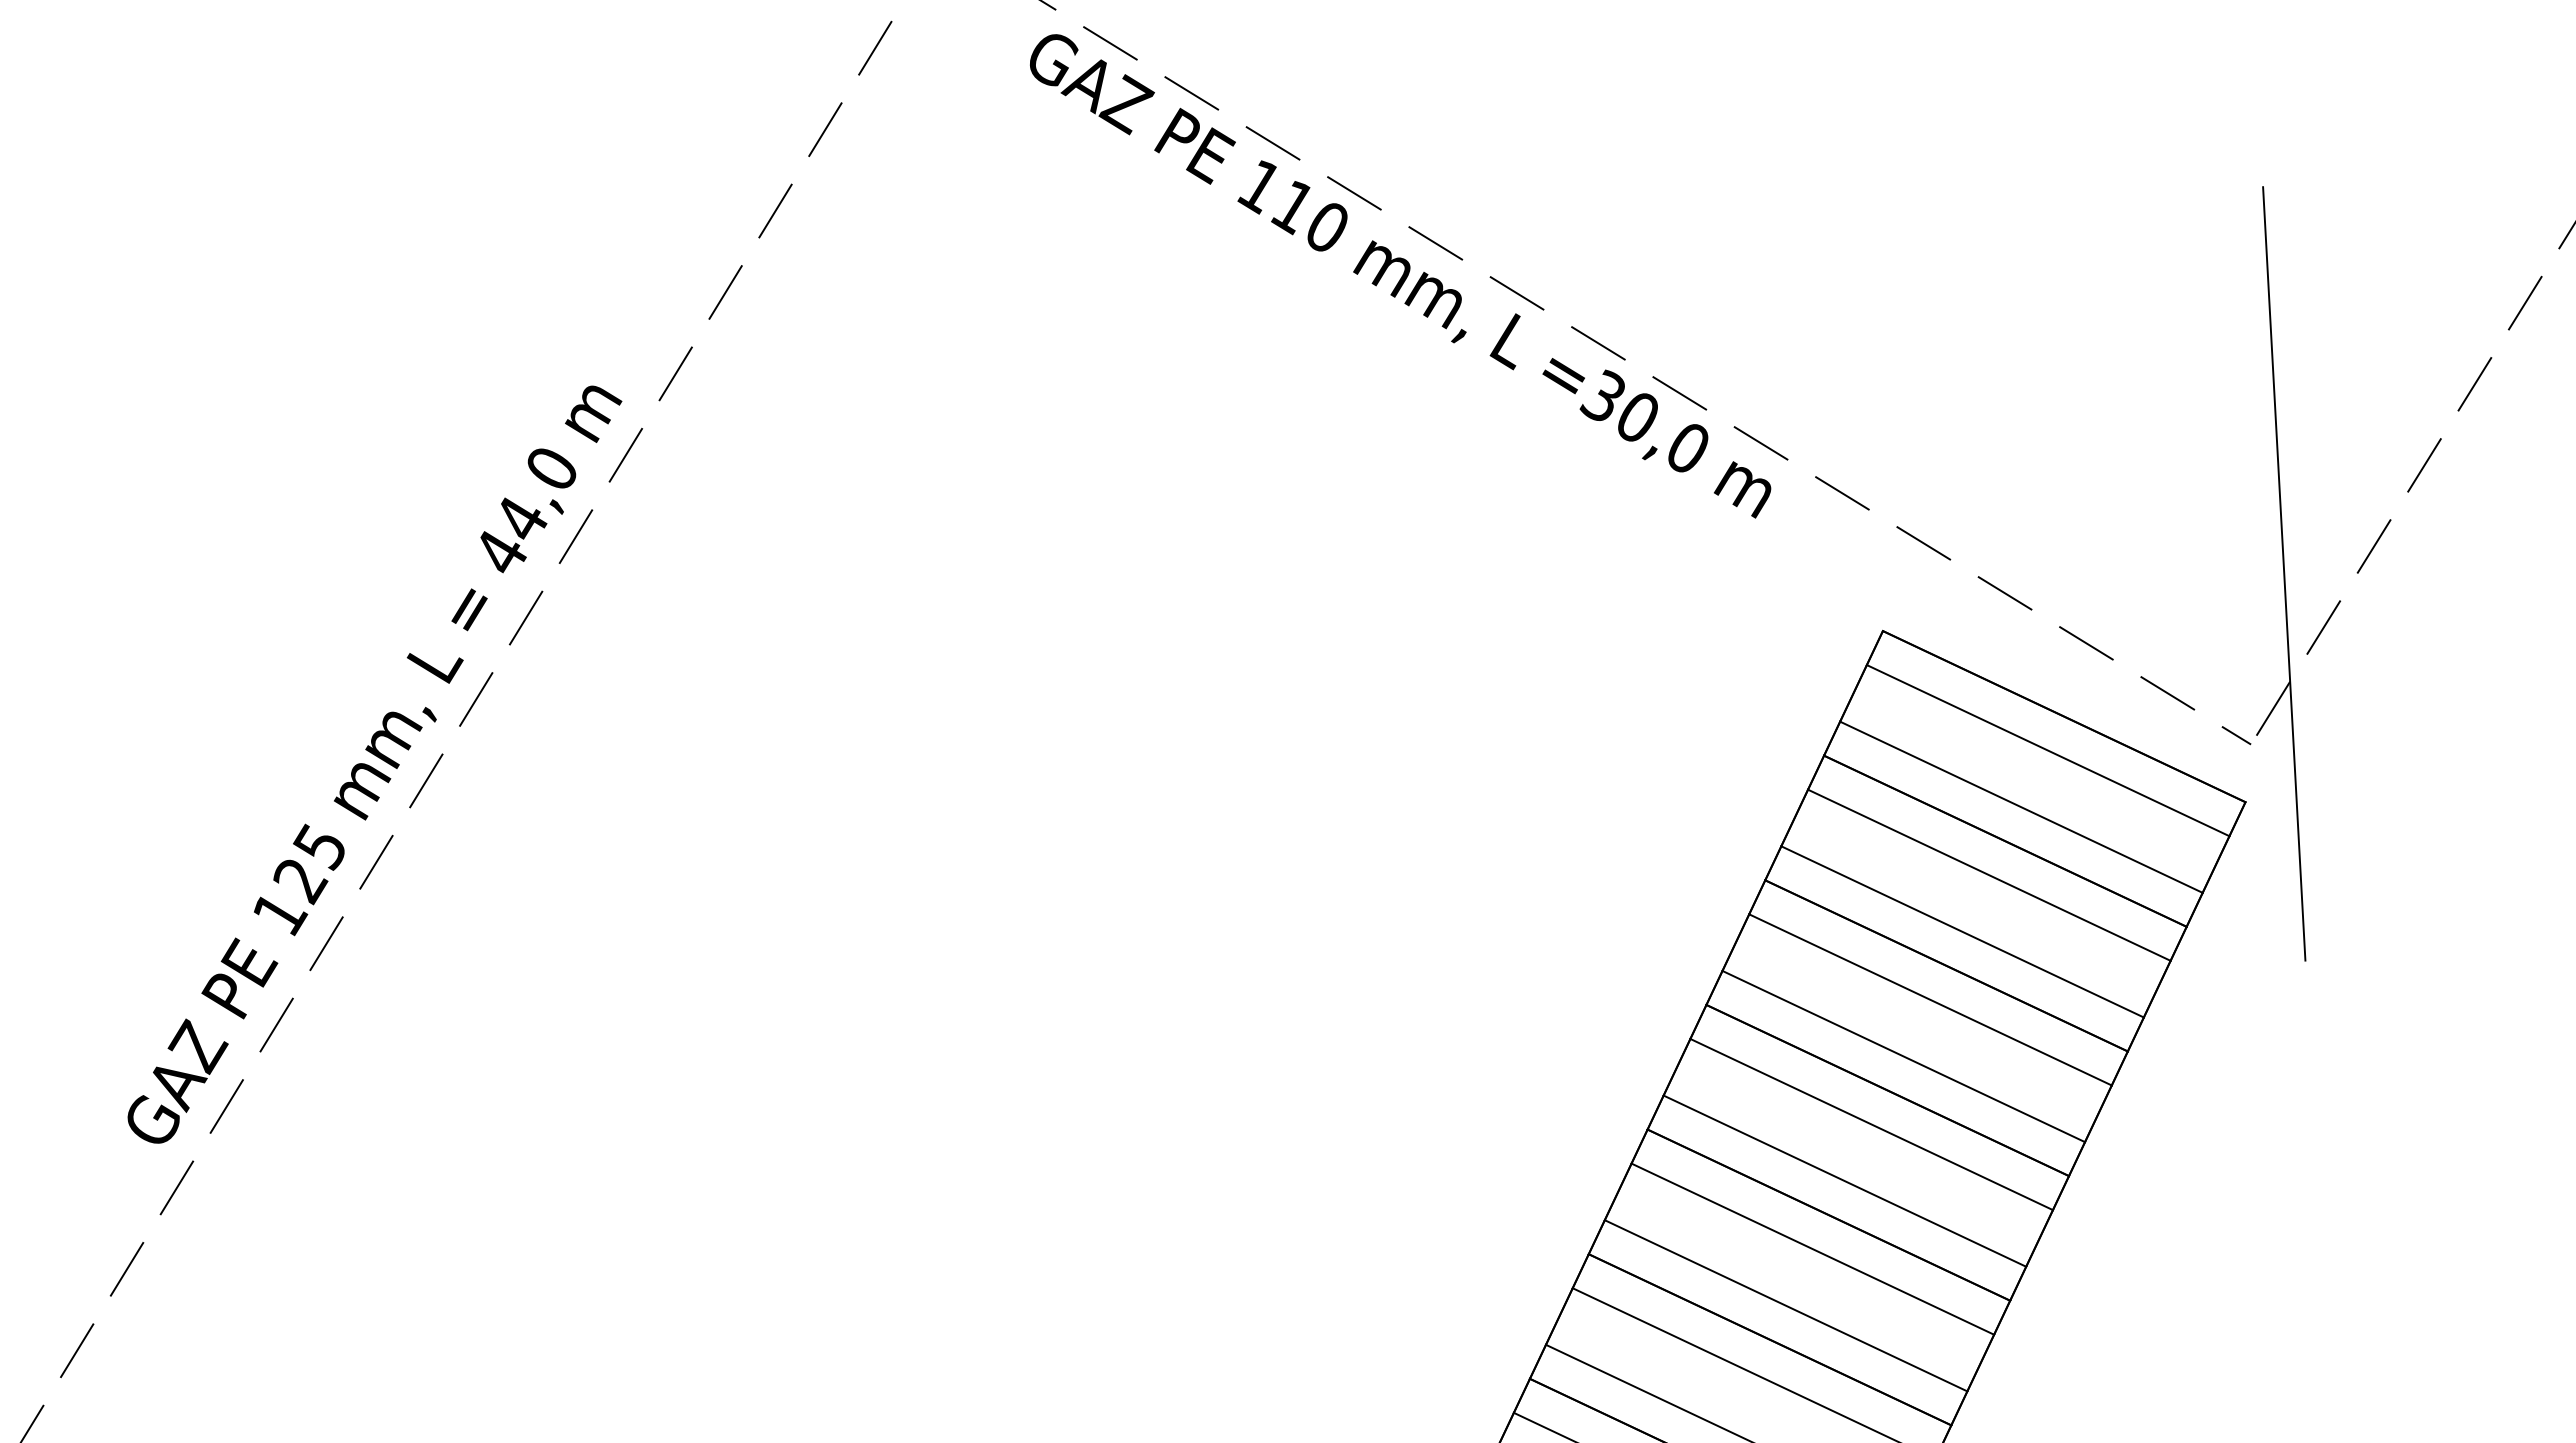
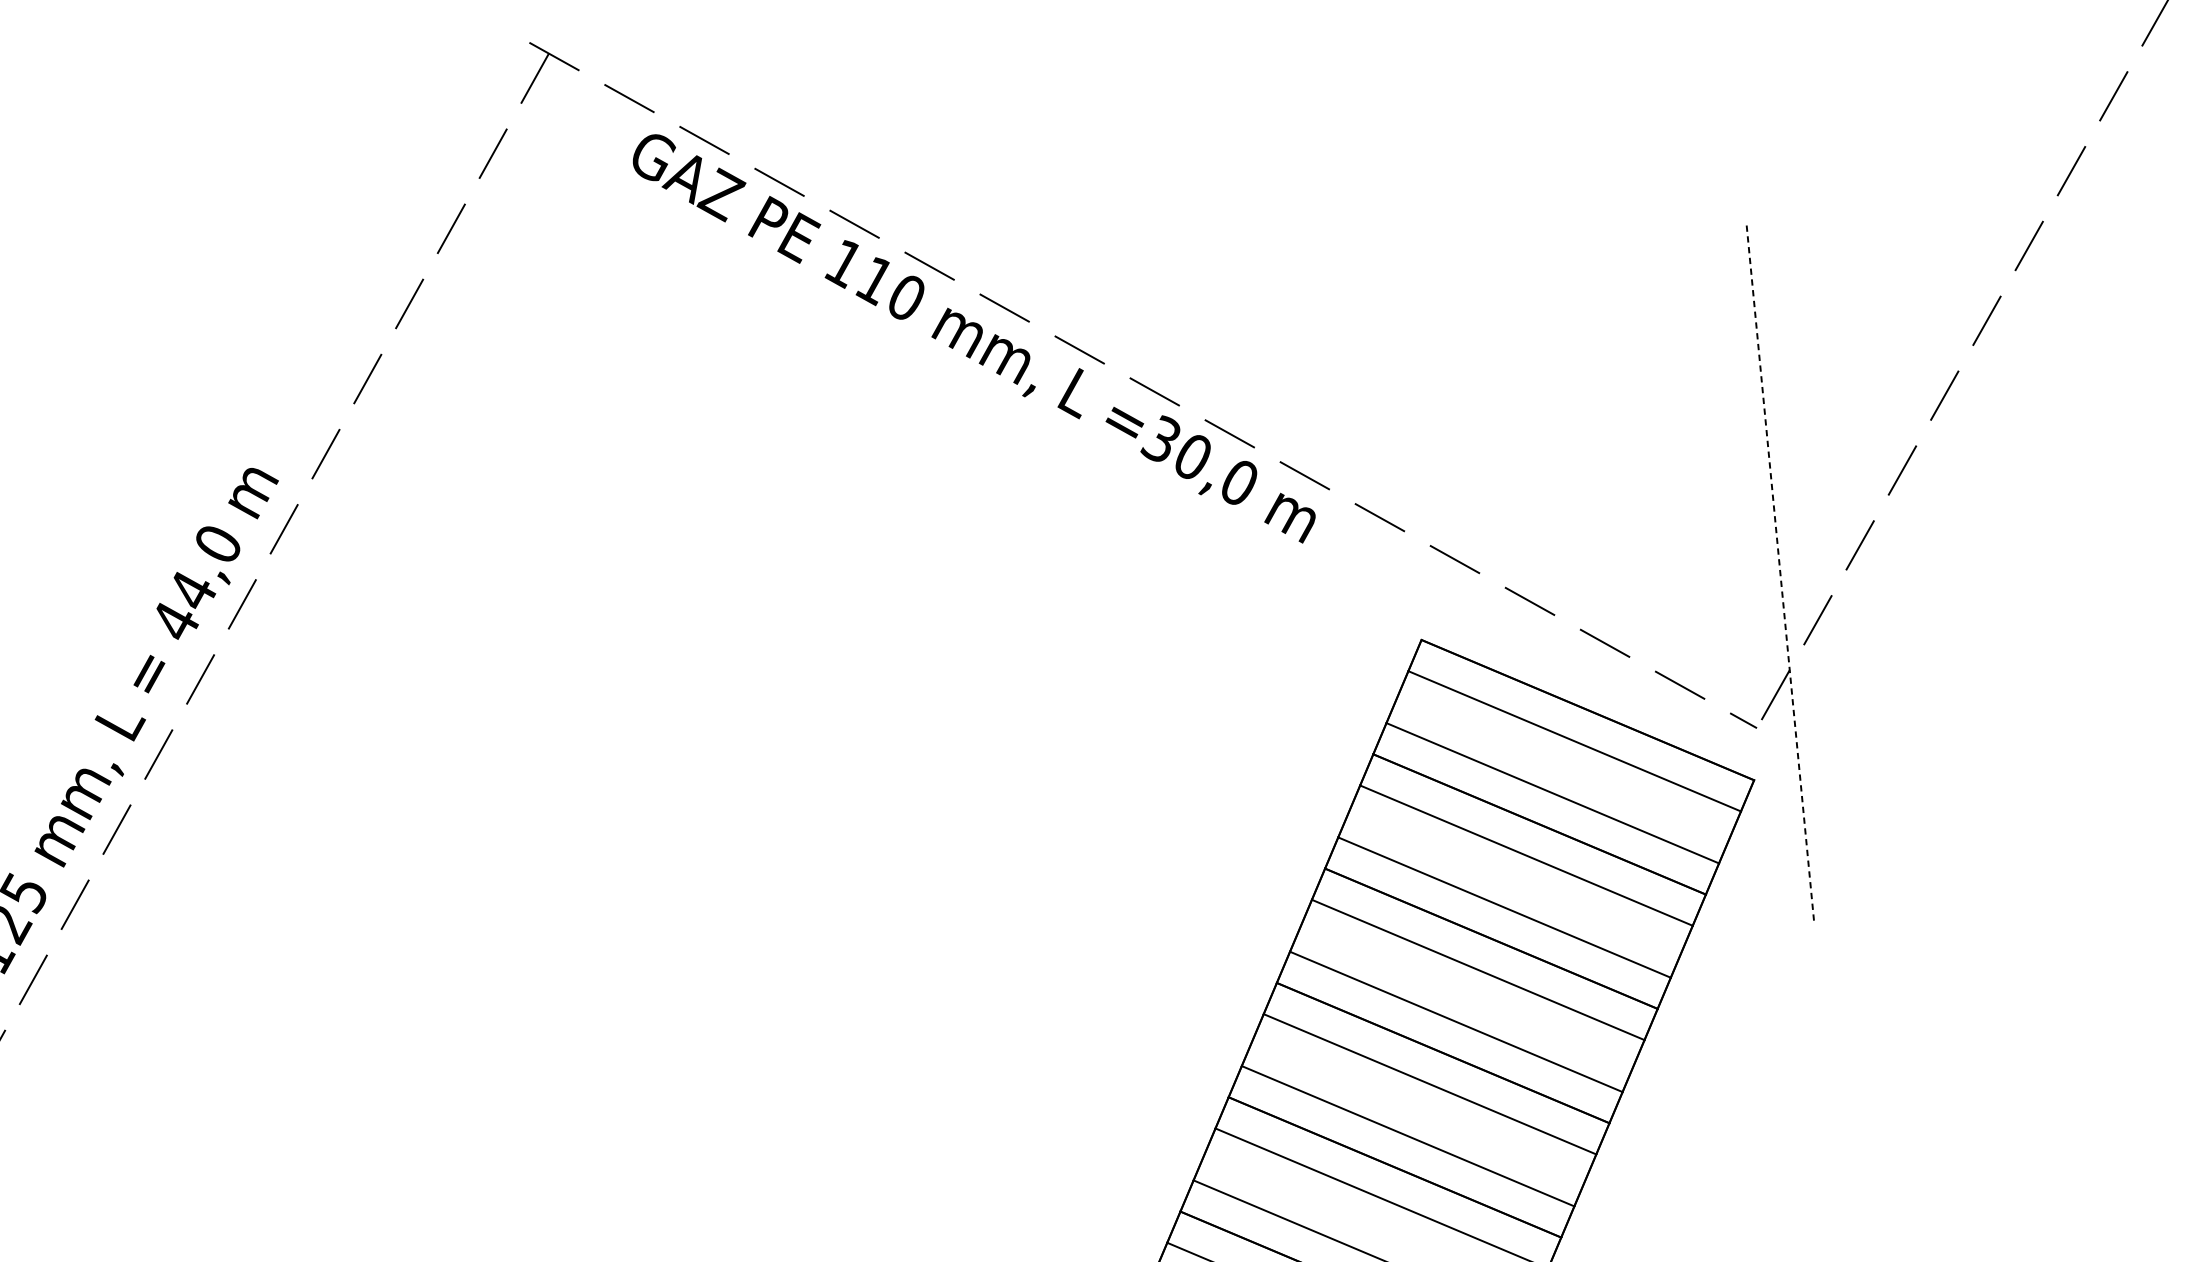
line: (2284, 574) -> (1780, 573), solid -> dashed

